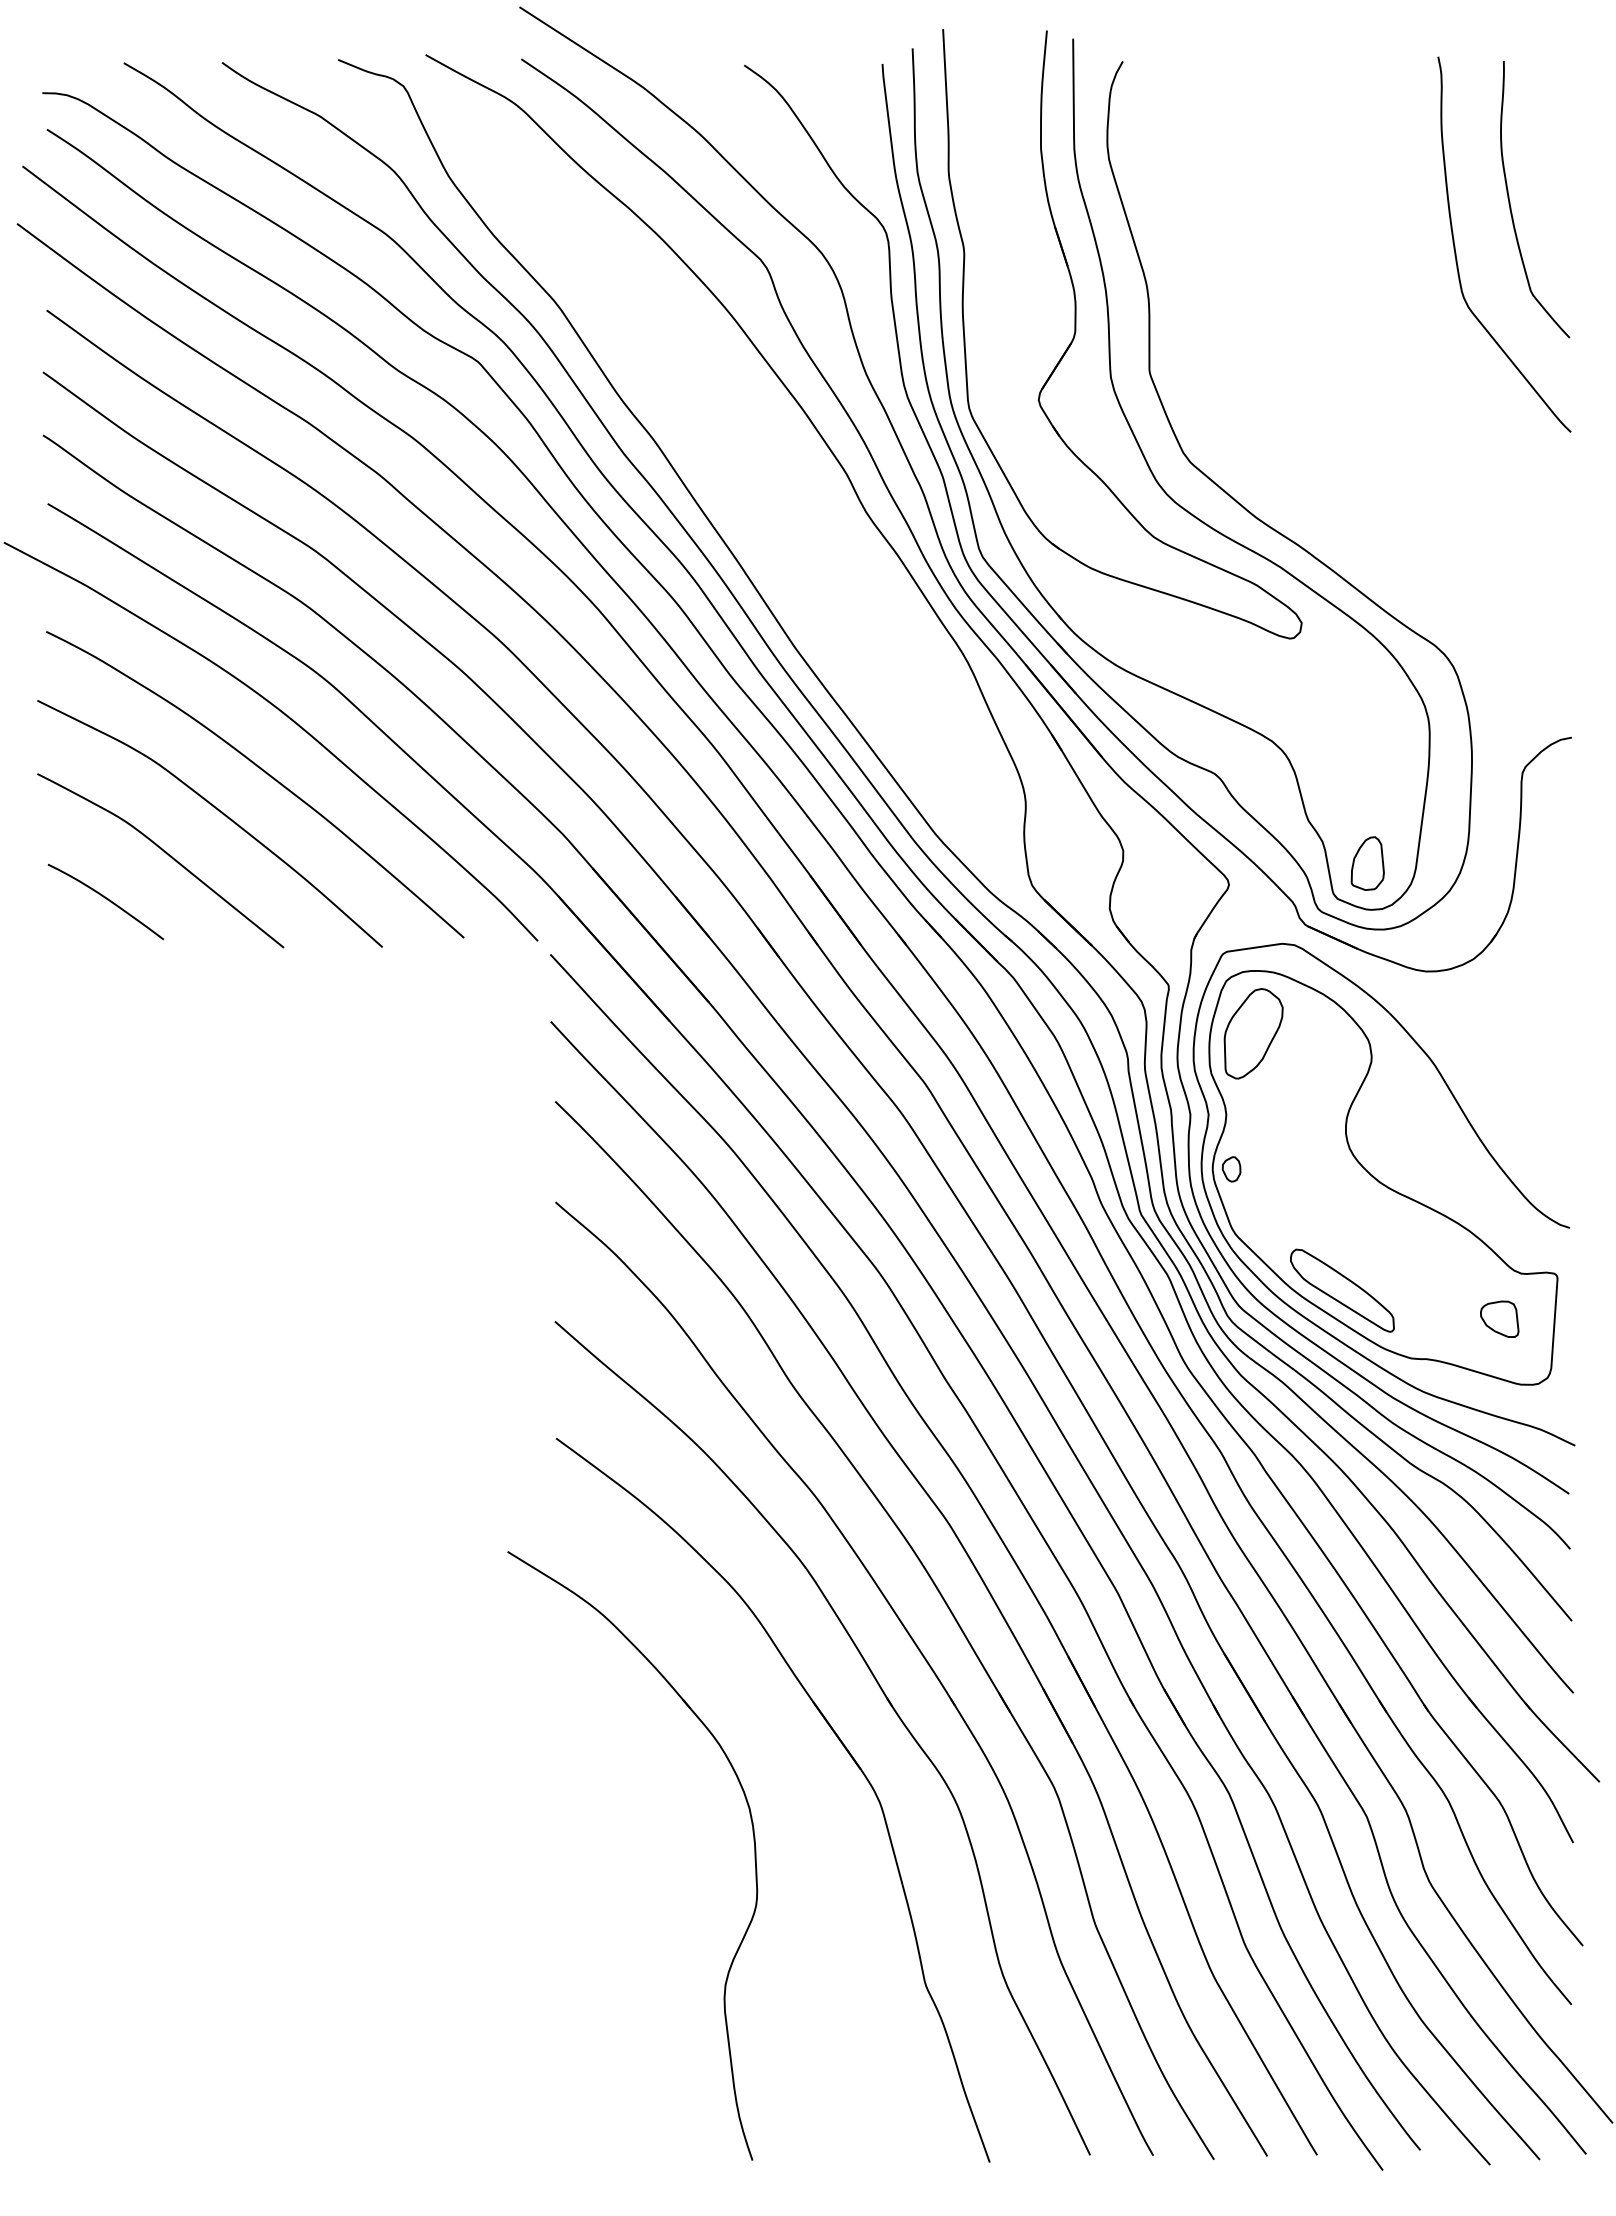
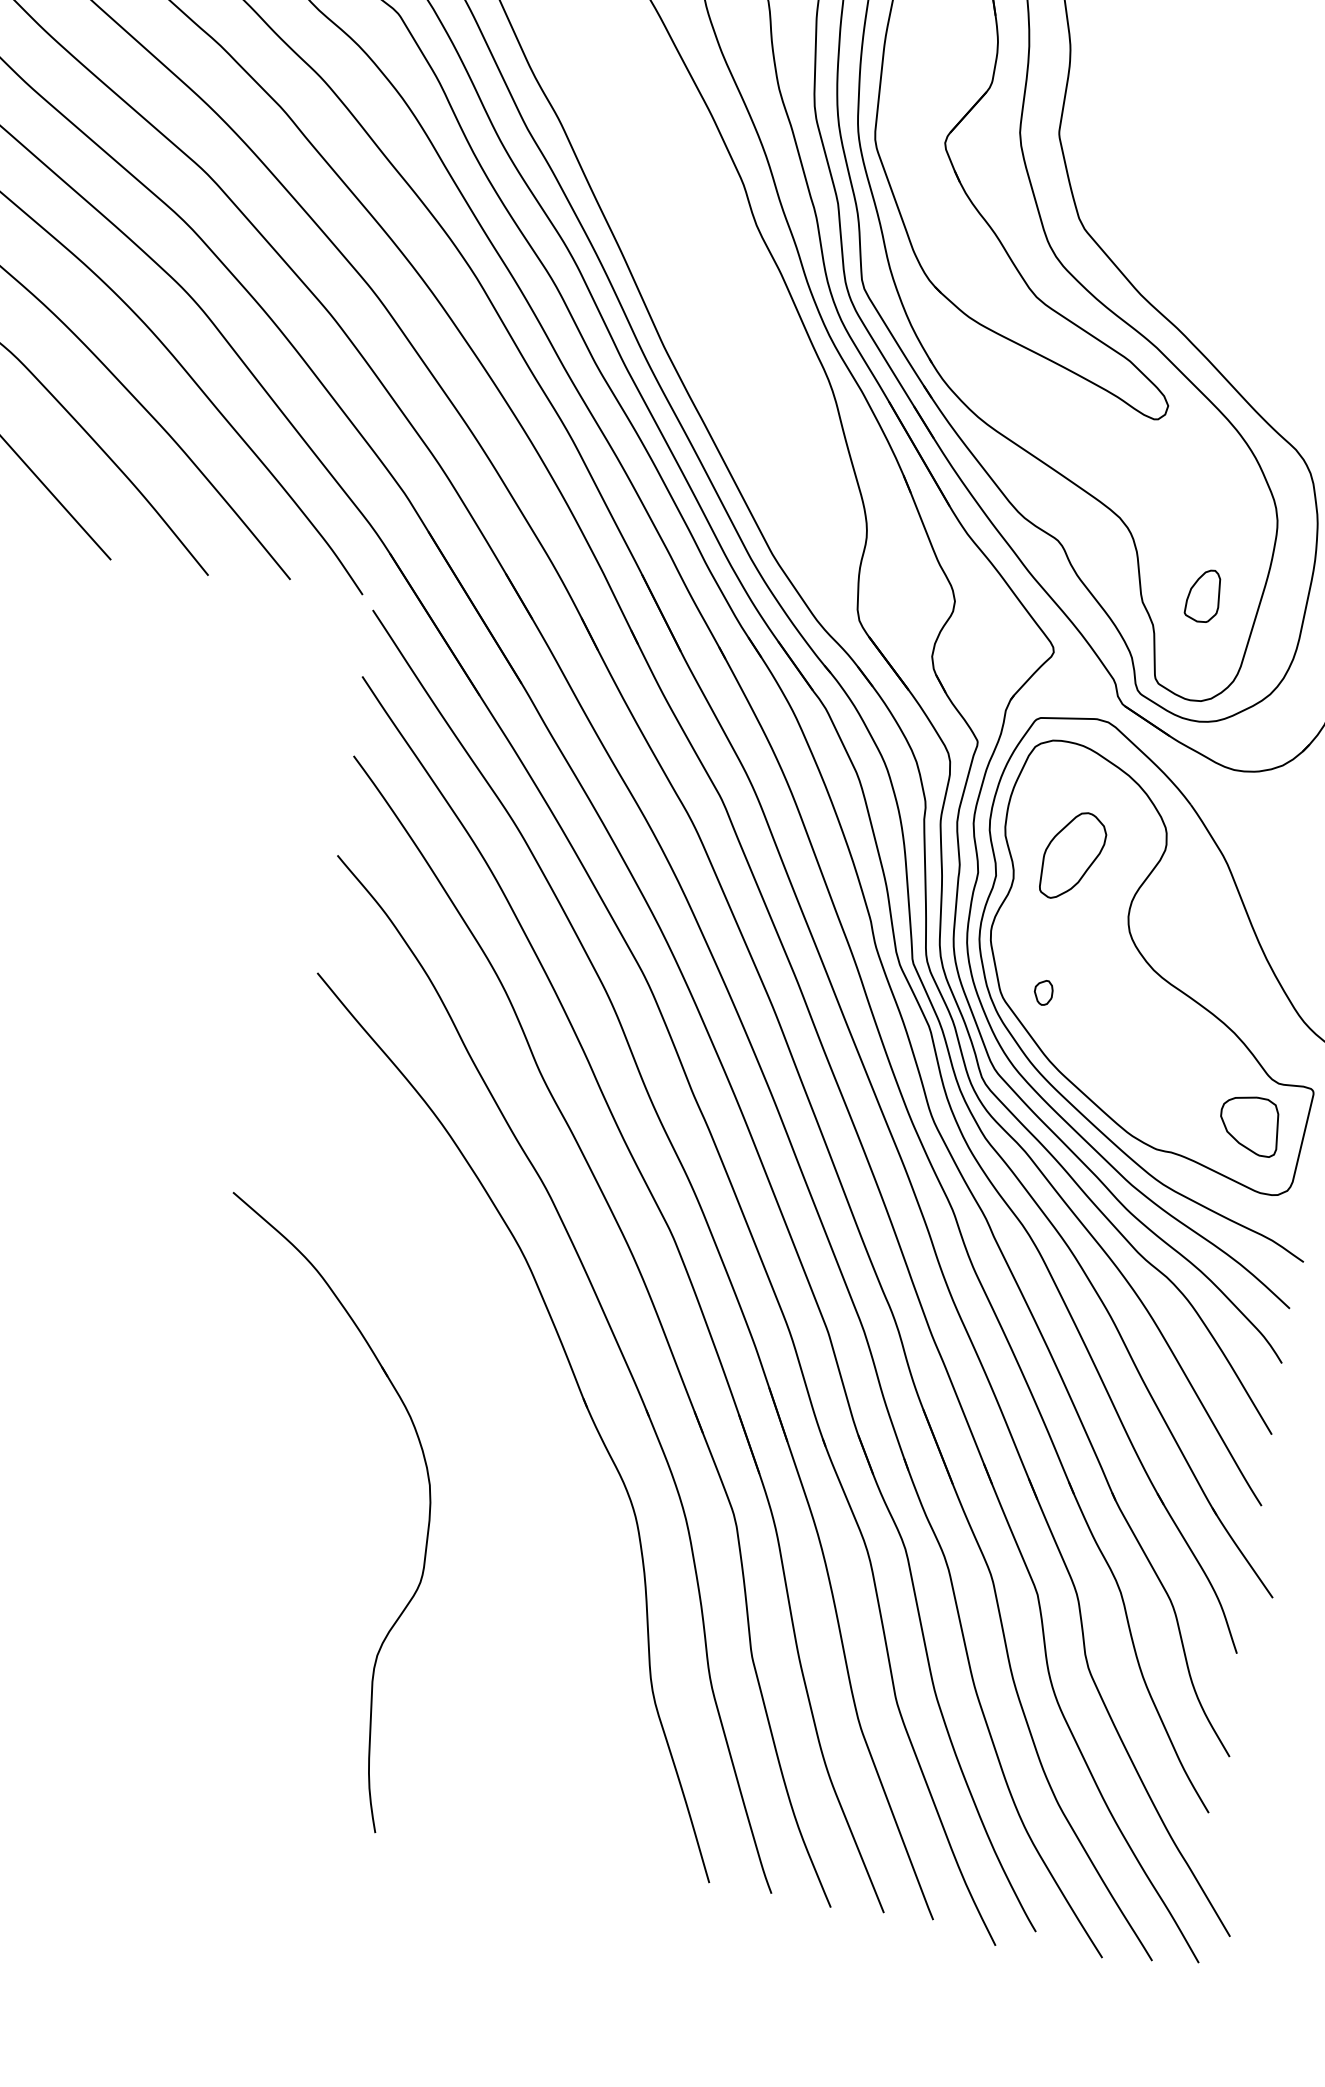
part: (1367, 863) -> (1203, 595), moved
part: (1253, 1033) -> (1073, 855), moved
part: (1231, 1169) -> (1043, 992), moved
part: (1342, 1290) -> (1099, 1071), removed
part: (1499, 1318) -> (1249, 1124), size x1.6
part: (846, 1751) -> (534, 1444), removed

